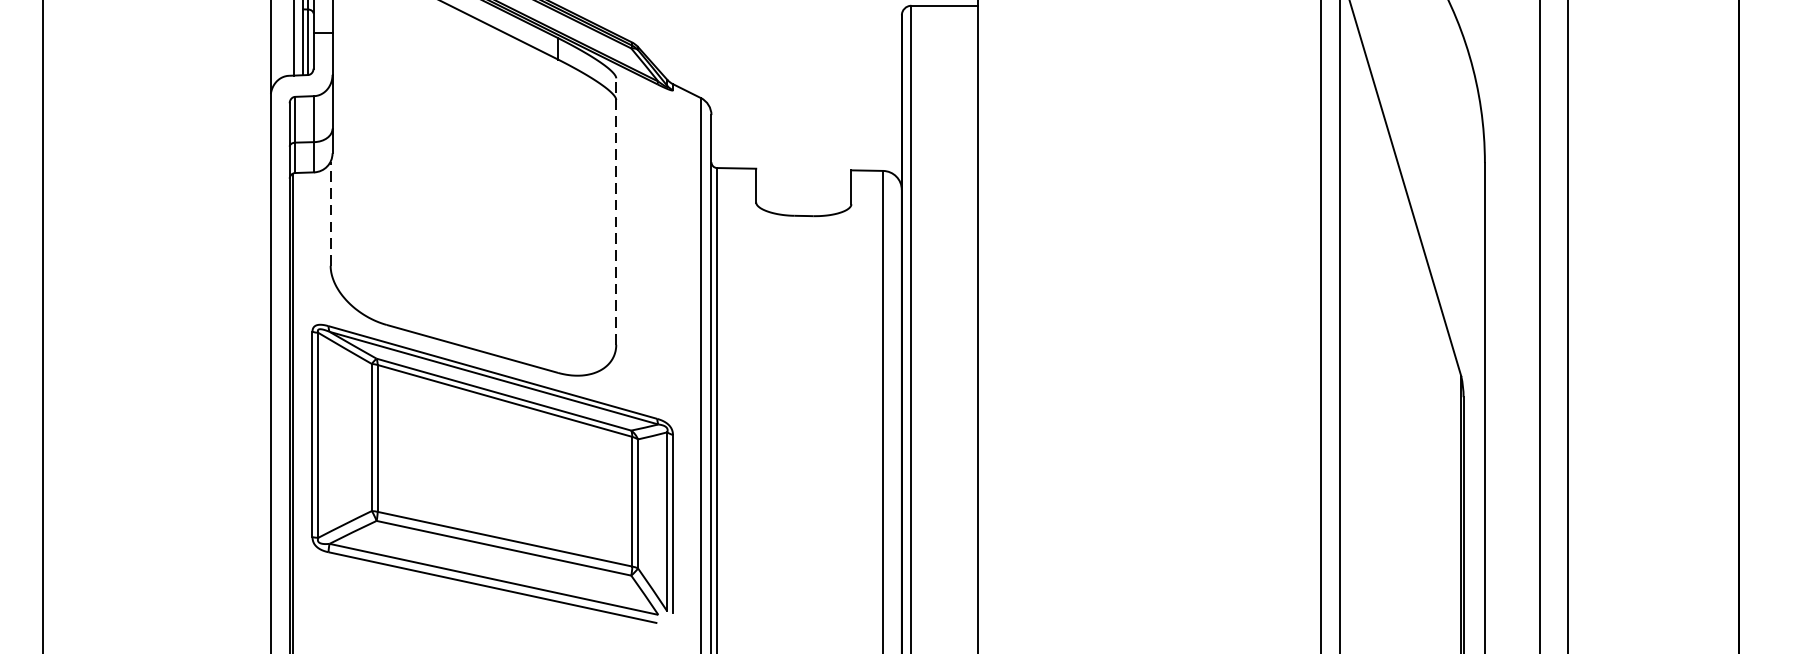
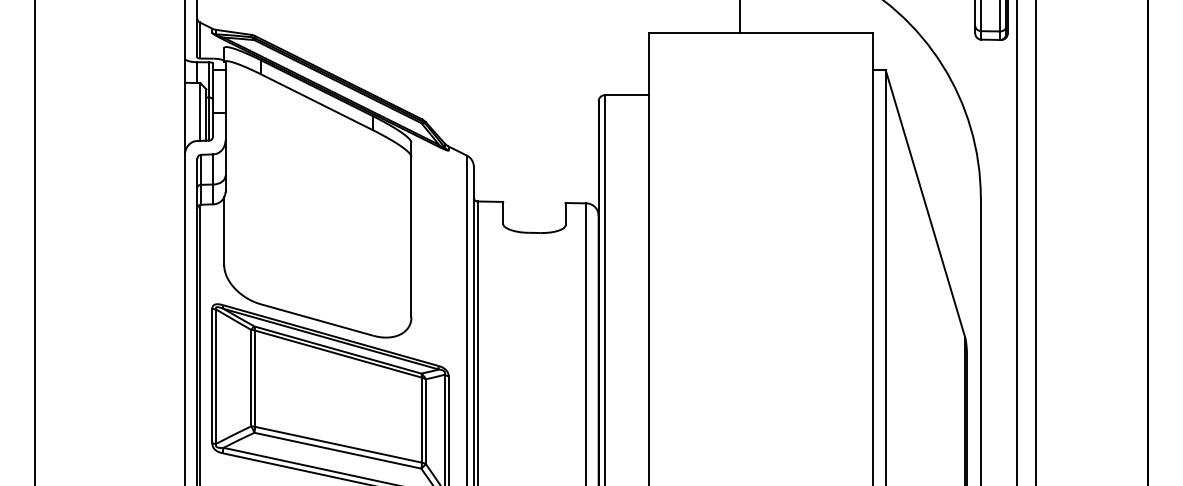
line: (616, 210) -> (411, 229), dashed -> solid
line: (330, 212) -> (224, 230), dashed -> solid

